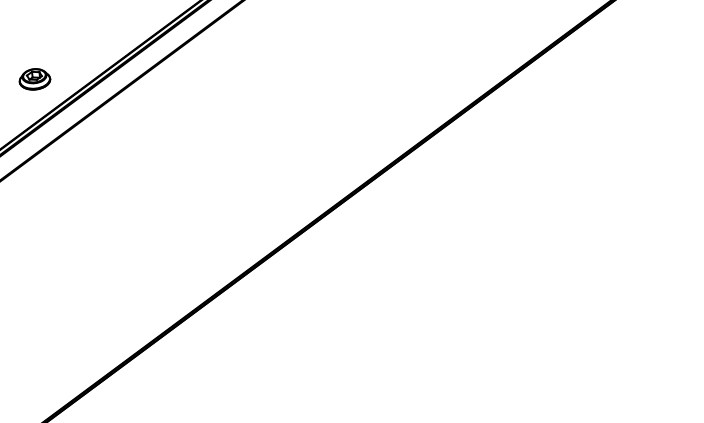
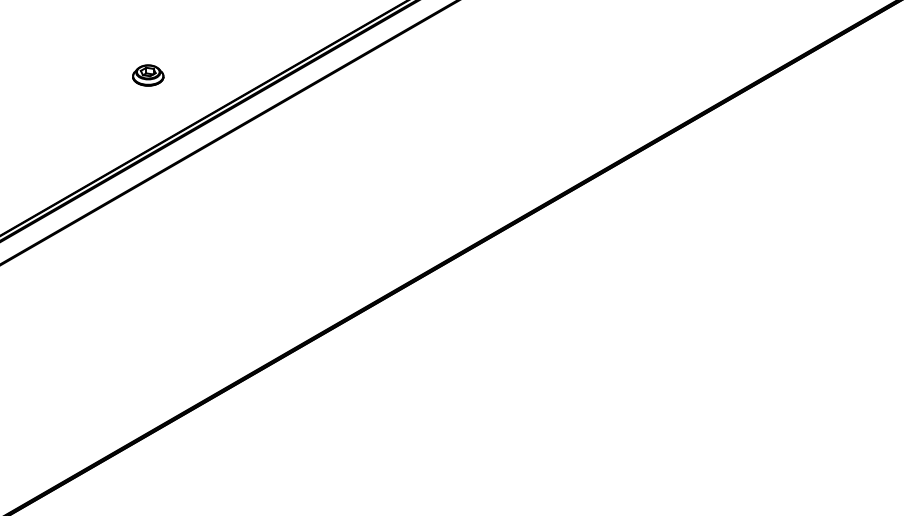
part: (35, 79) -> (148, 75), moved

